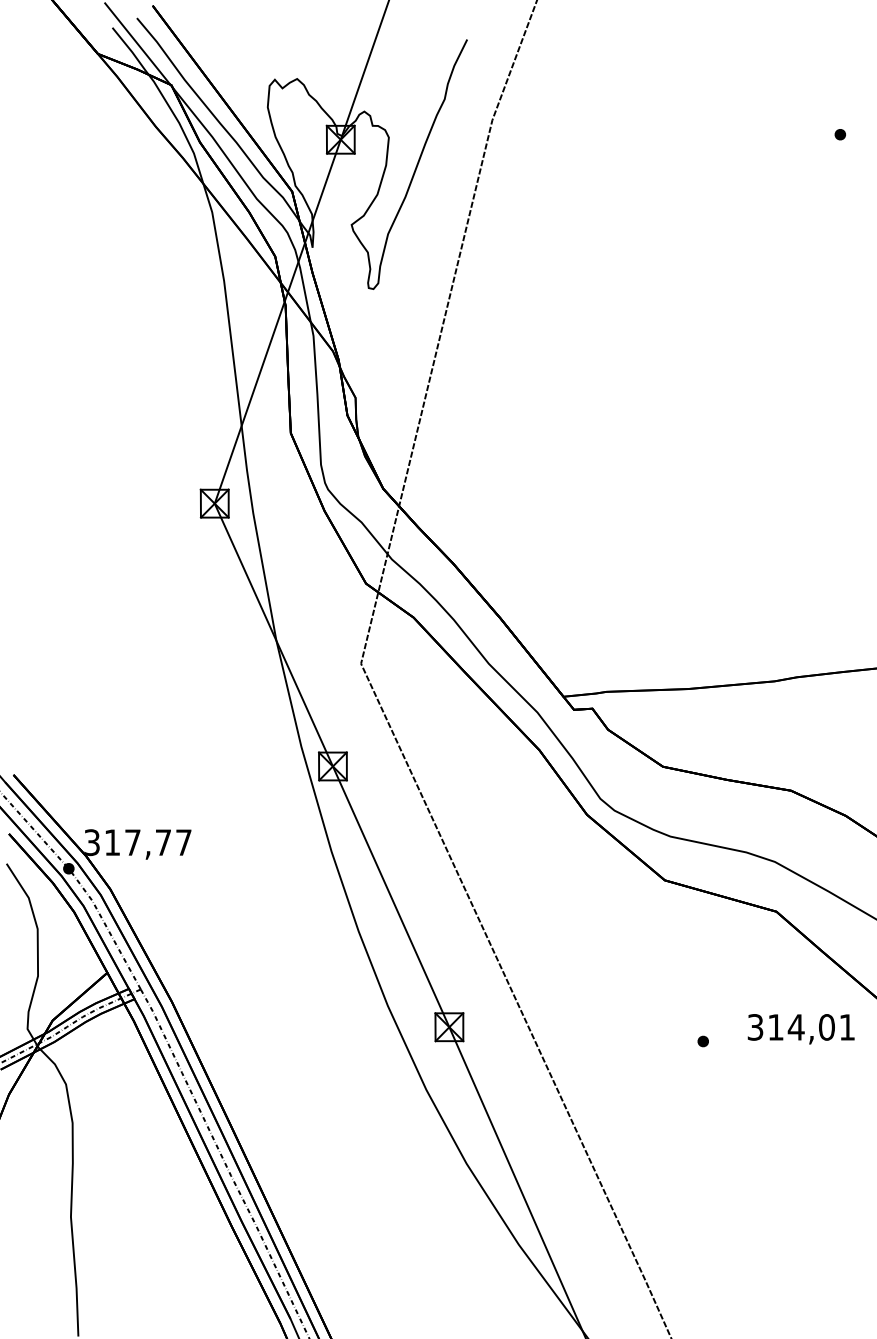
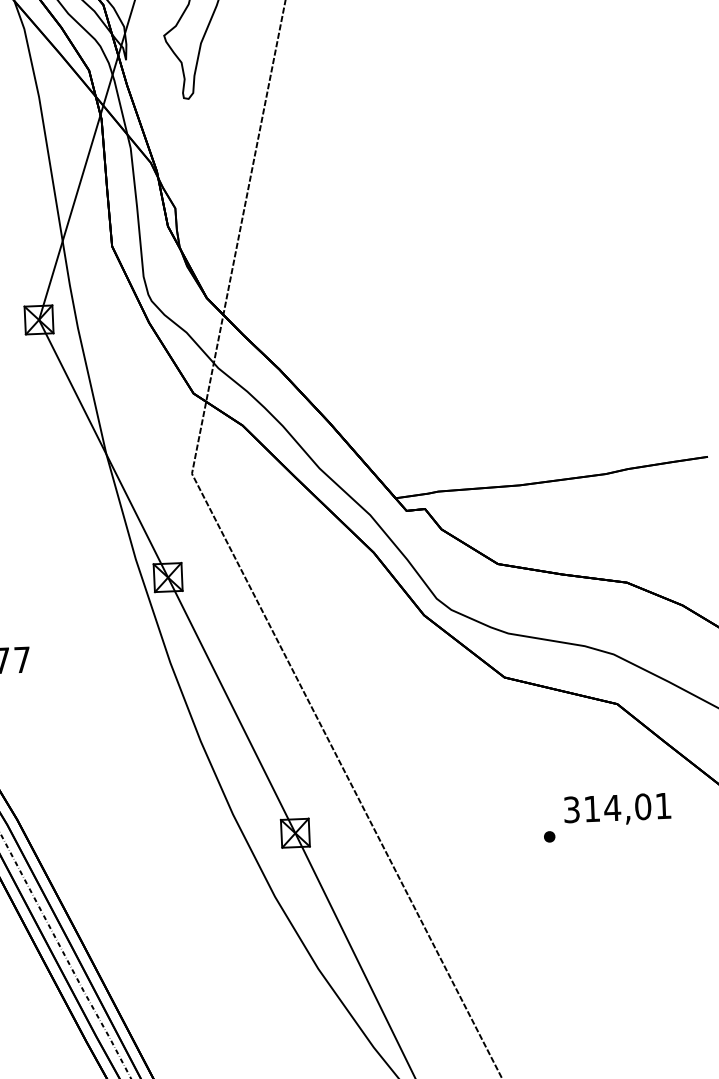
text: (800, 1029) -> (616, 810), moved

